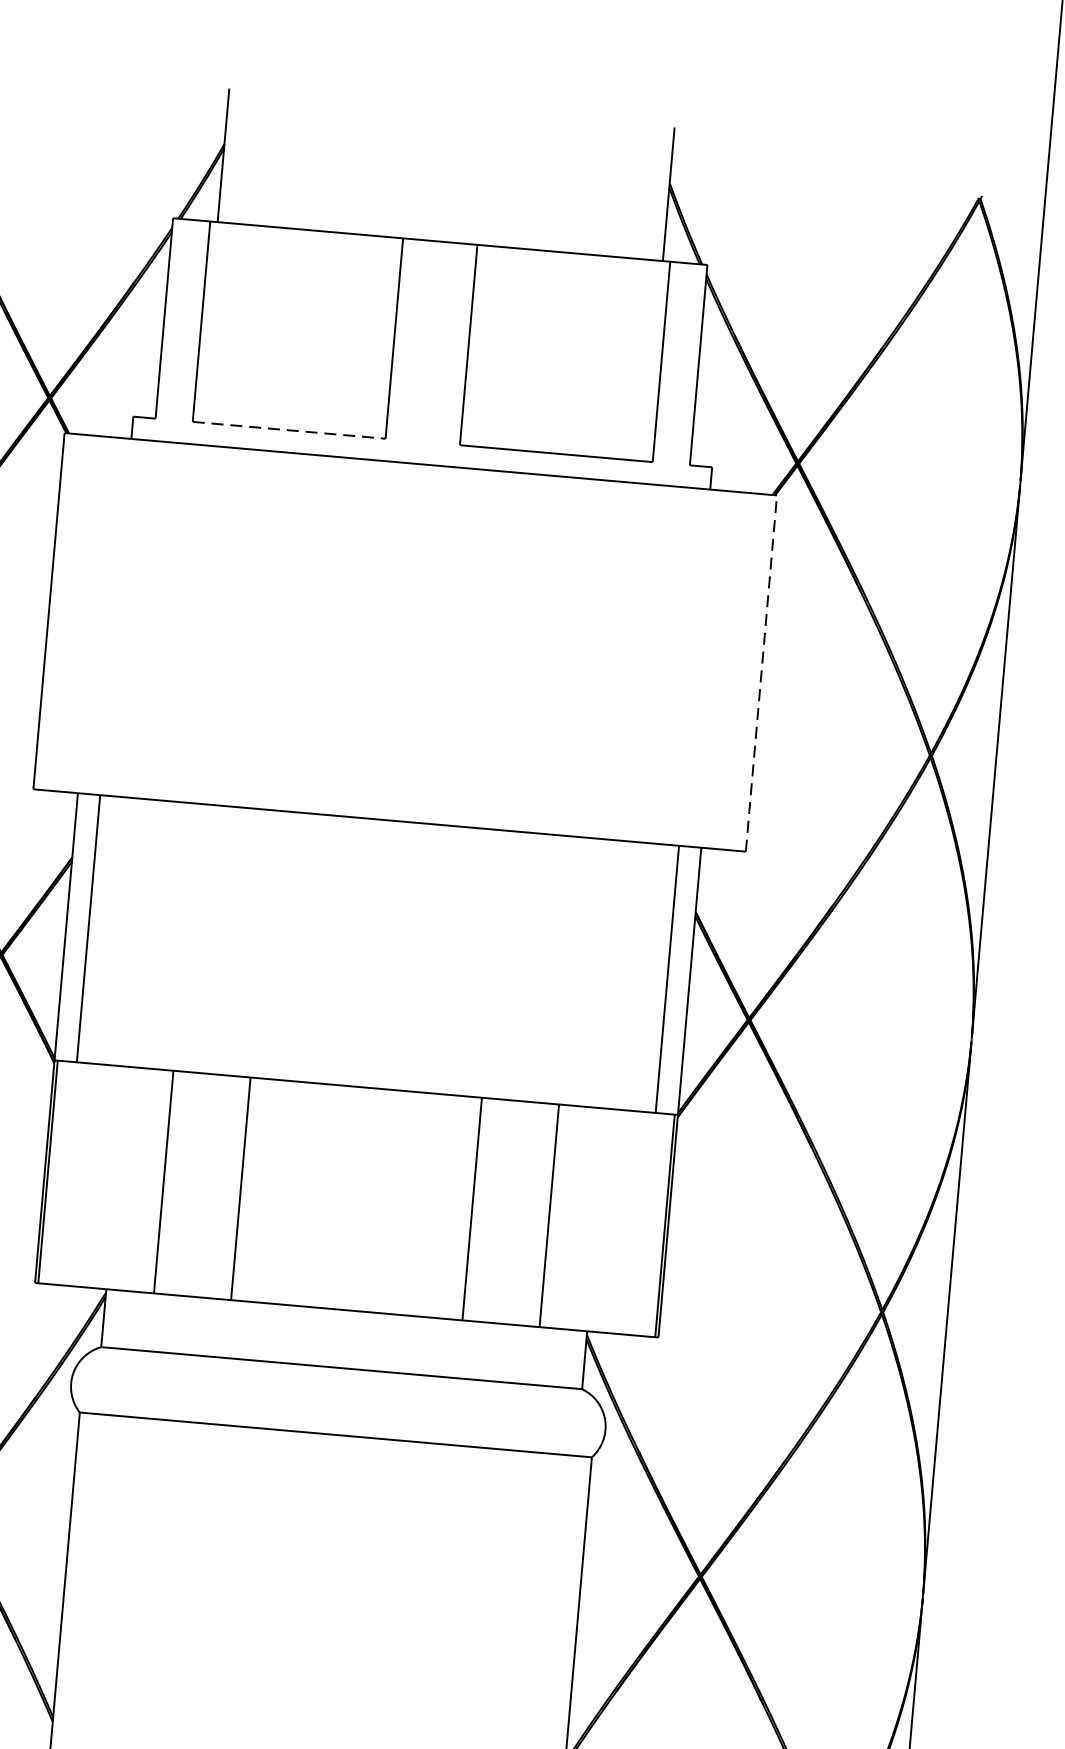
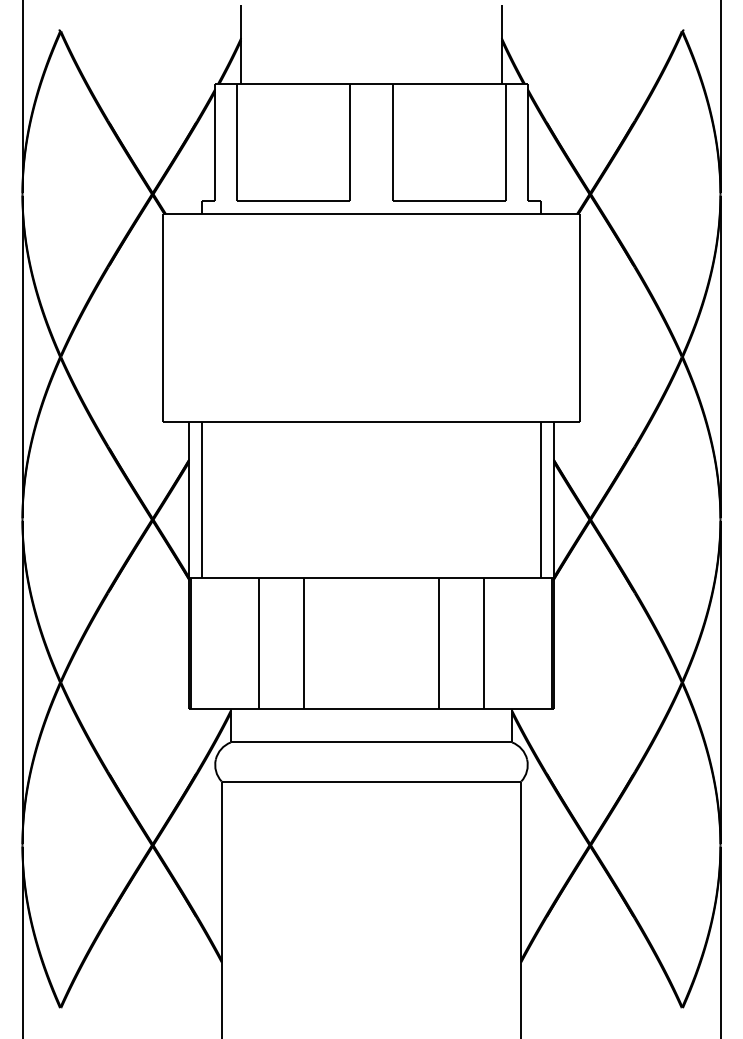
line: (289, 429) -> (293, 200), dashed -> solid
line: (760, 672) -> (579, 317), dashed -> solid

